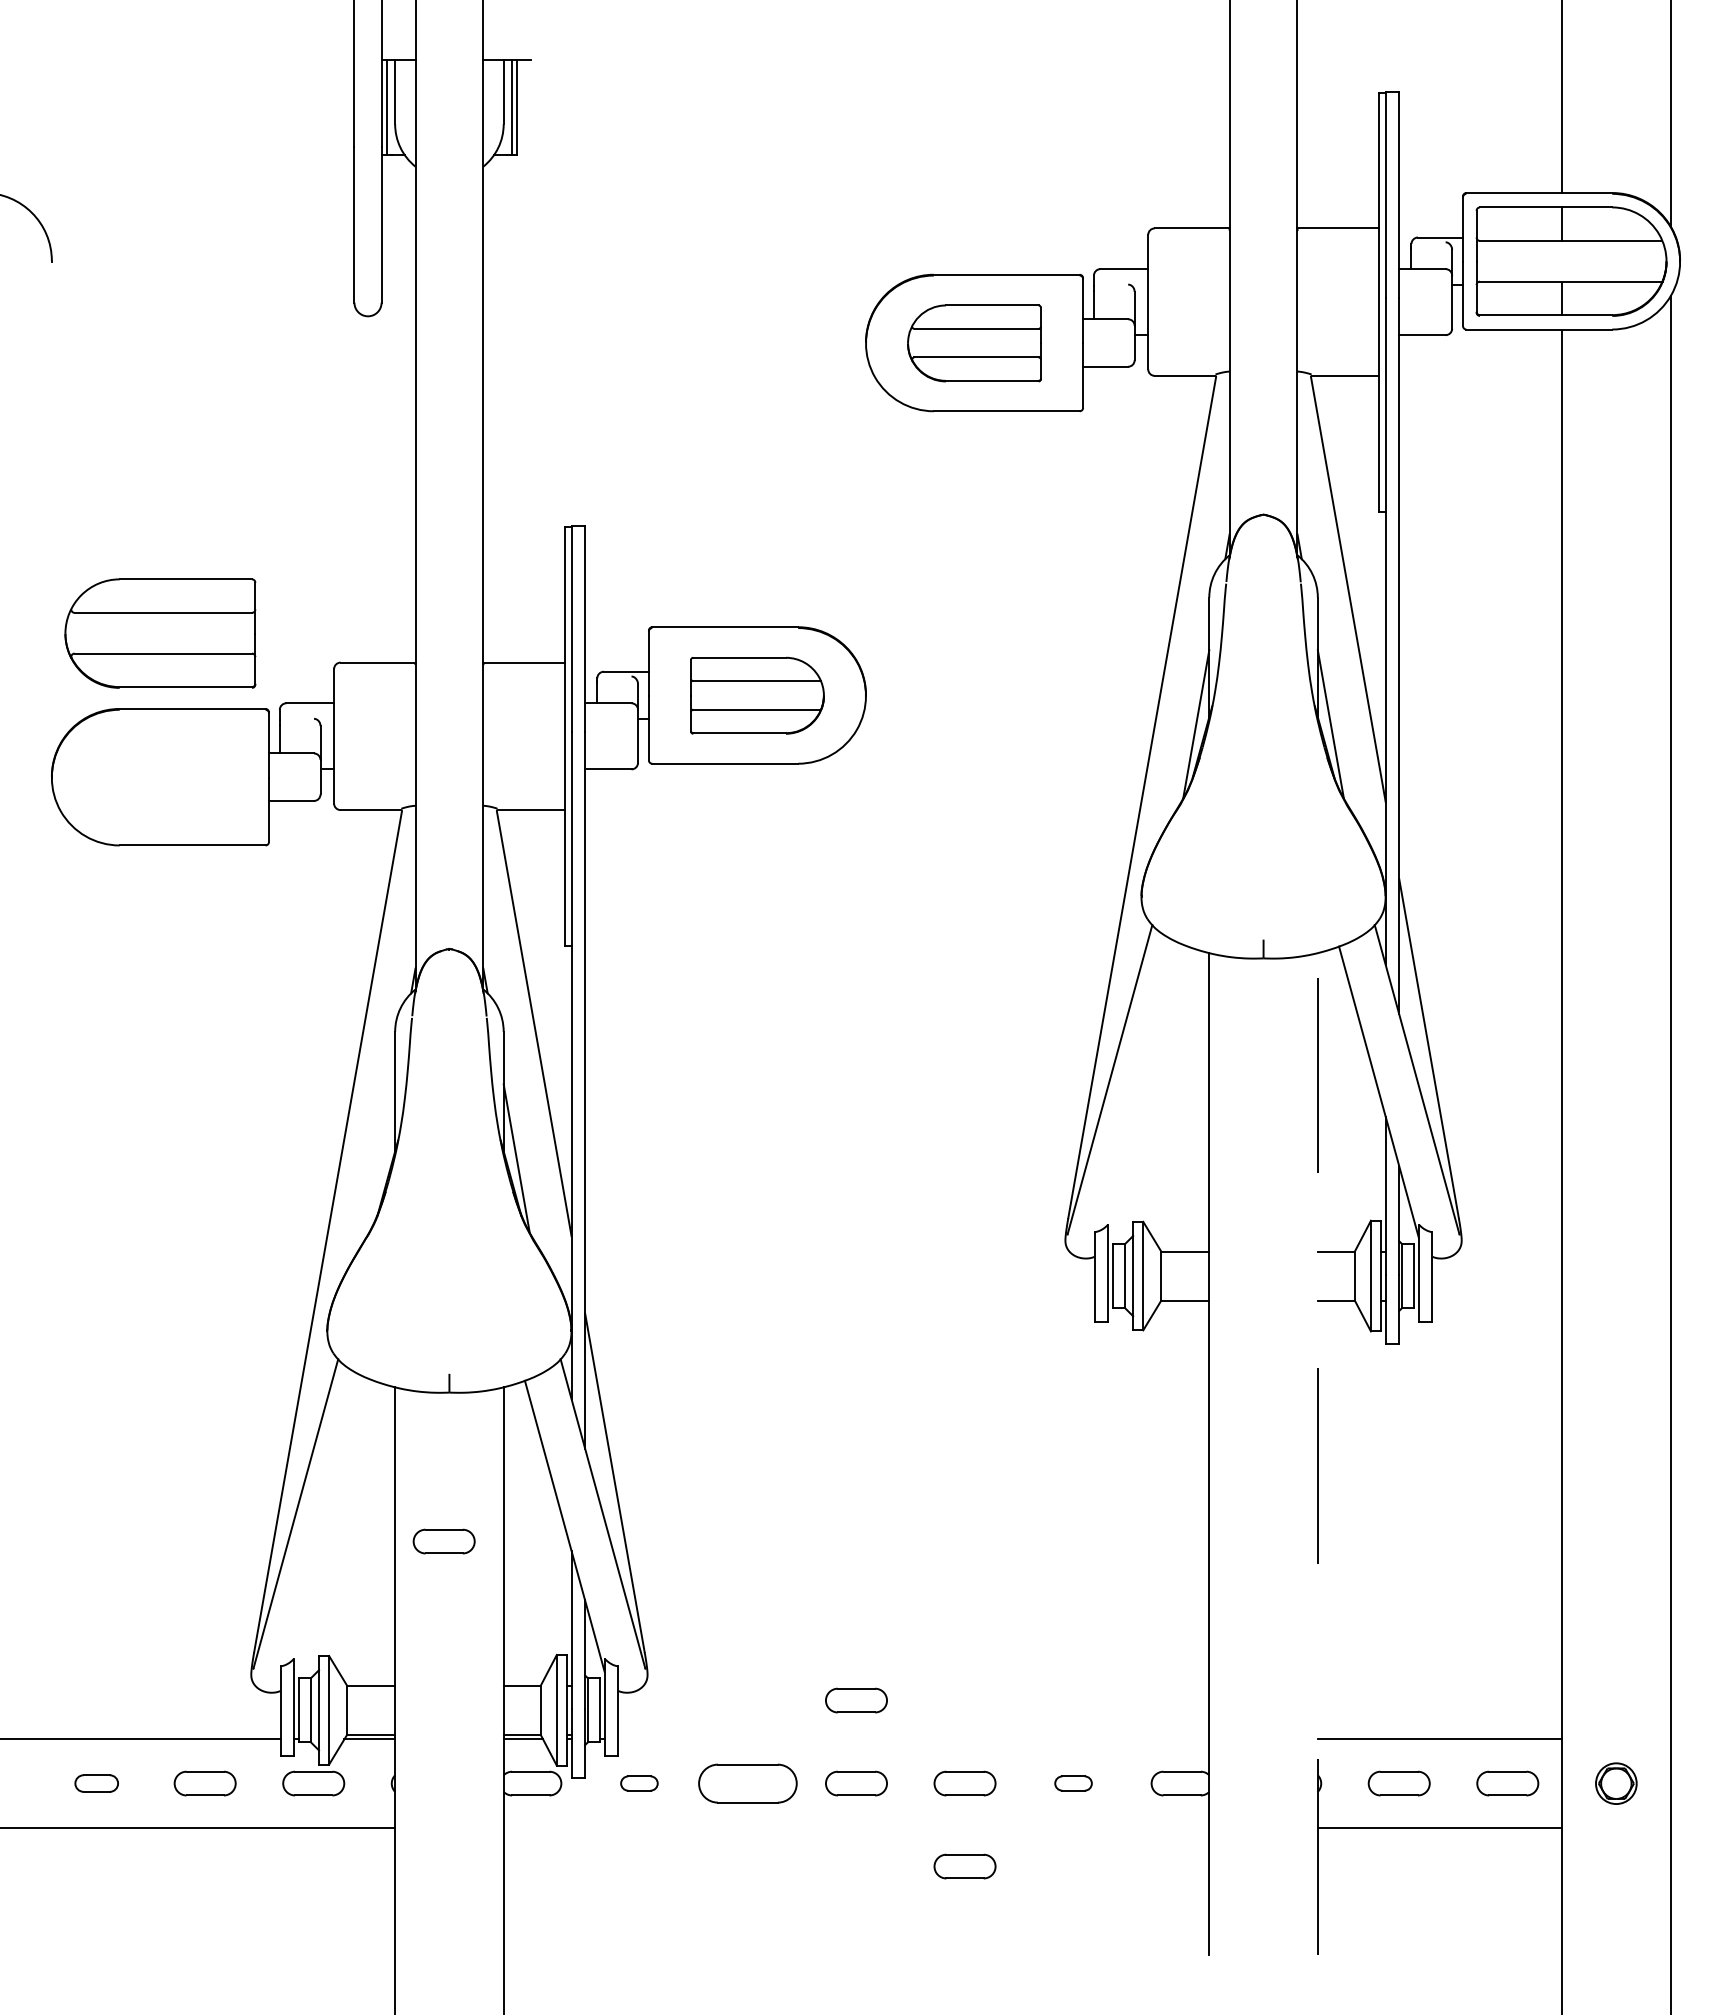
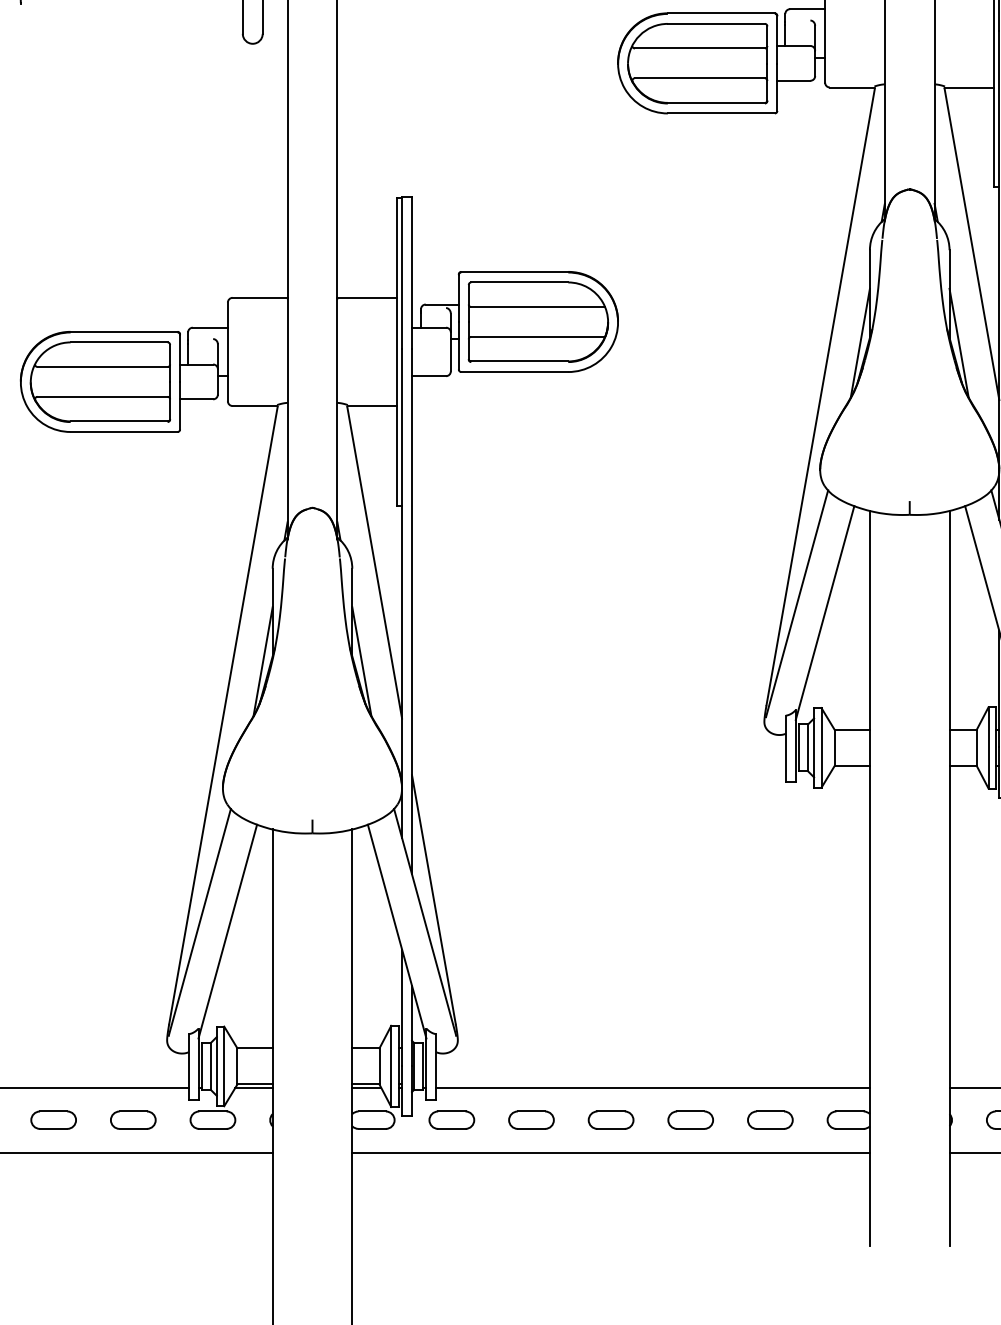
part: (974, 343) -> (697, 63), size x1.43
part: (160, 633) -> (100, 382), moved
part: (757, 695) -> (538, 321), size x1.43
line: (1148, 1091) -> (825, 612), added
line: (382, 1158) -> (263, 661), added
line: (1317, 1453) -> (949, 878), dashed -> solid
line: (333, 1526) -> (227, 931), added
part: (443, 1541) -> (308, 942), removed
part: (856, 1700) -> (611, 1059), removed
line: (913, 1739) -> (652, 1087), added
part: (96, 1783) -> (53, 1120), size x1.43
part: (639, 1783) -> (451, 1120), size x1.67
part: (747, 1783) -> (531, 1120), size x0.62
part: (1073, 1783) -> (770, 1120), size x1.67
line: (856, 1827) -> (611, 1152), added
part: (964, 1866) -> (690, 1181), removed

